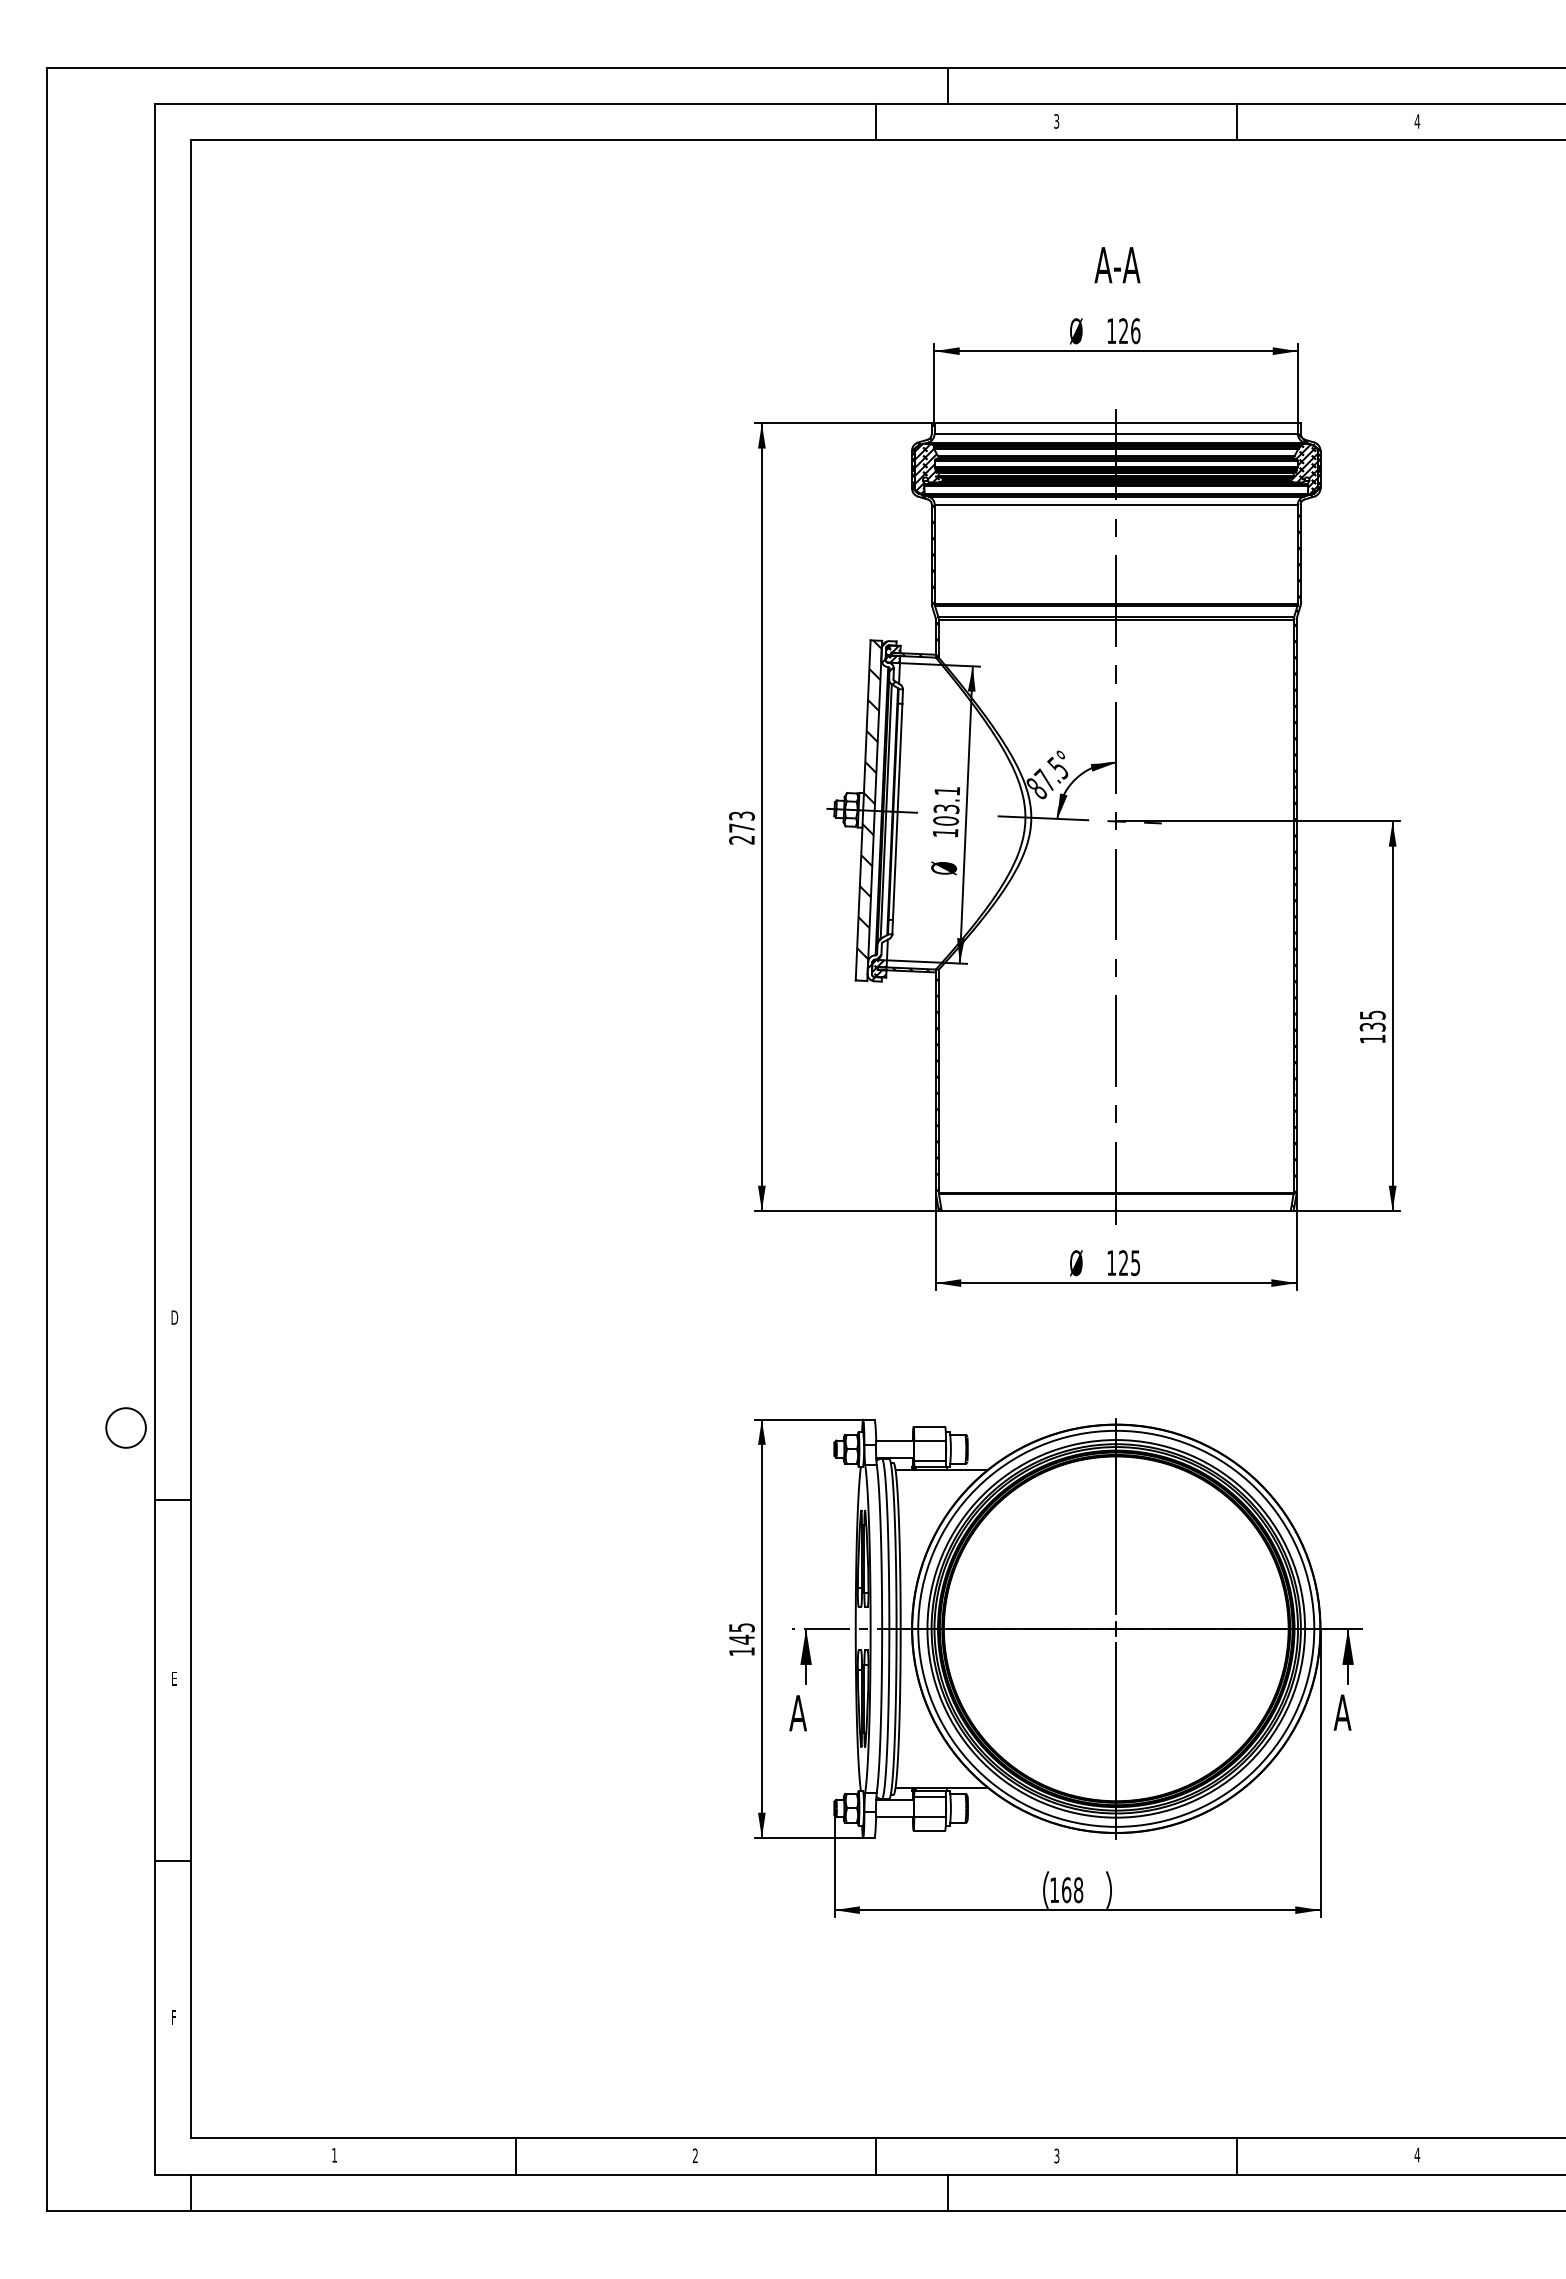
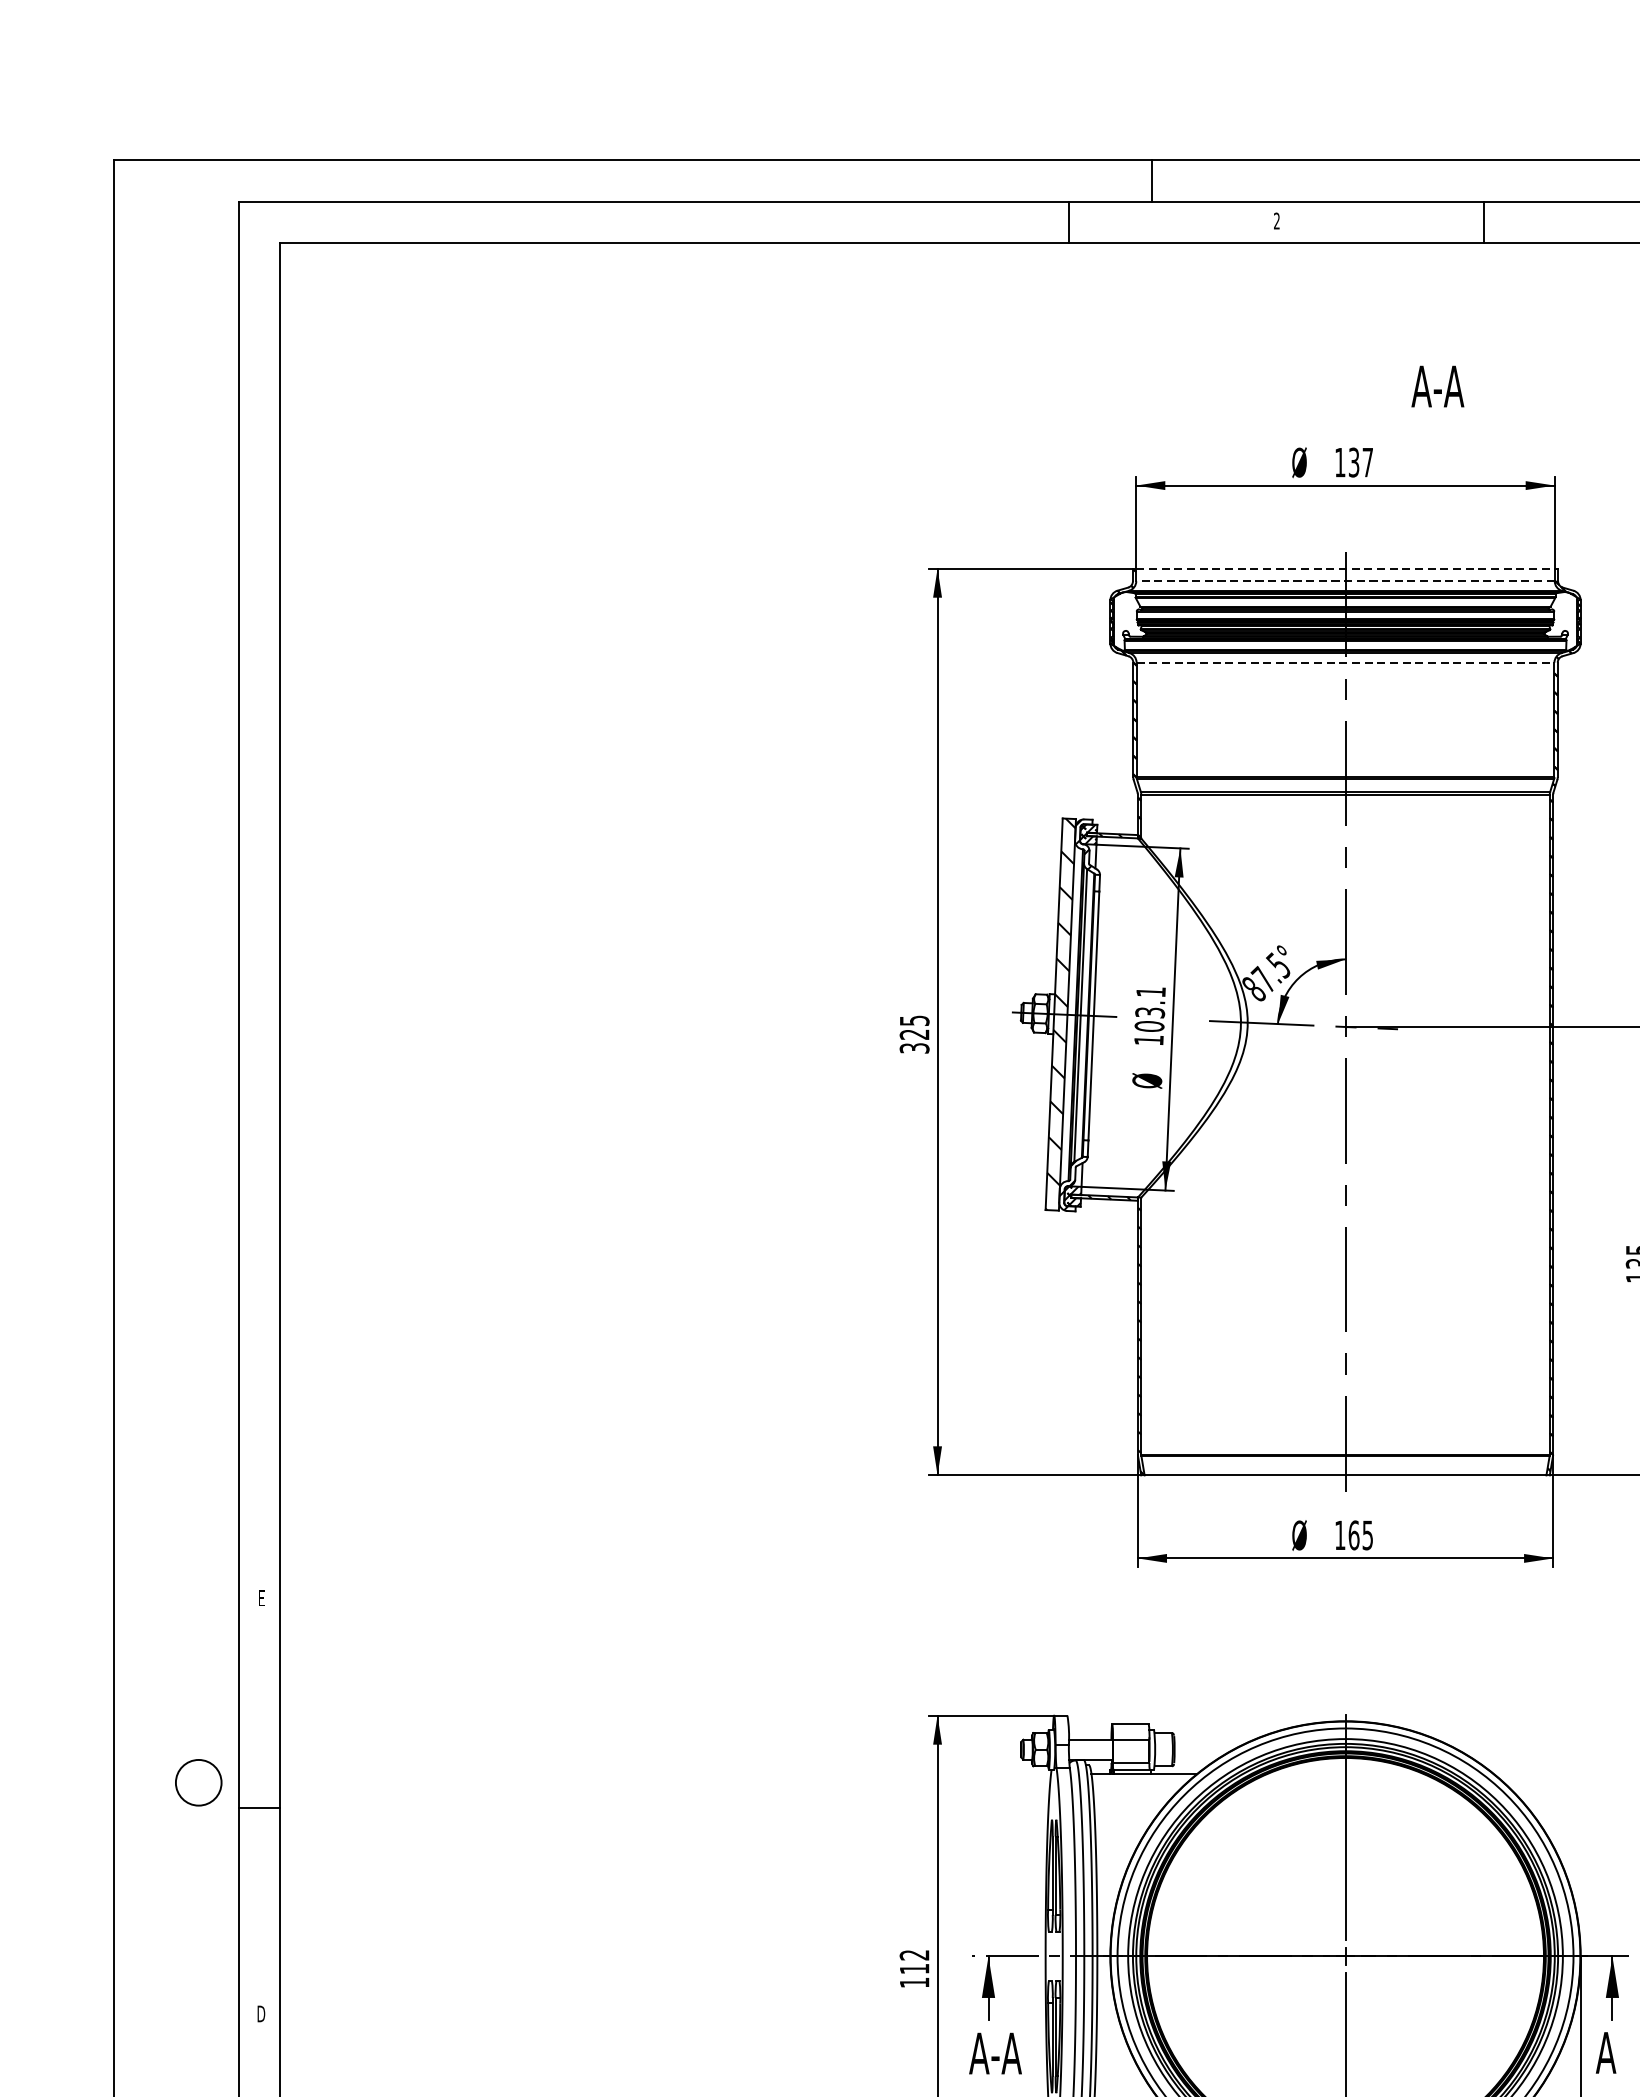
text: (1056, 121) -> (1276, 221), 3 -> 2
text: (1117, 265) -> (1437, 386), moved
text: (1129, 331) -> (1360, 462), 126 -> 137
line: (1116, 423) -> (1345, 568), solid -> dashed
line: (1116, 434) -> (1345, 581), solid -> dashed
hatch: (928, 468) -> (1129, 620), removed
hatch: (1304, 469) -> (1562, 621), removed
line: (1116, 504) -> (1345, 662), solid -> dashed
text: (741, 827) -> (914, 1033), 273 -> 325
text: (1123, 1263) -> (1353, 1535), 125 -> 165
text: (174, 1317) -> (261, 1598), D -> E
circle: (125, 1427) -> (198, 1782), moved
text: (741, 1633) -> (914, 1961), 145 -> 112
text: (174, 1678) -> (261, 2013), E -> D
text: (821, 1713) -> (1006, 2053), A -> A-A

